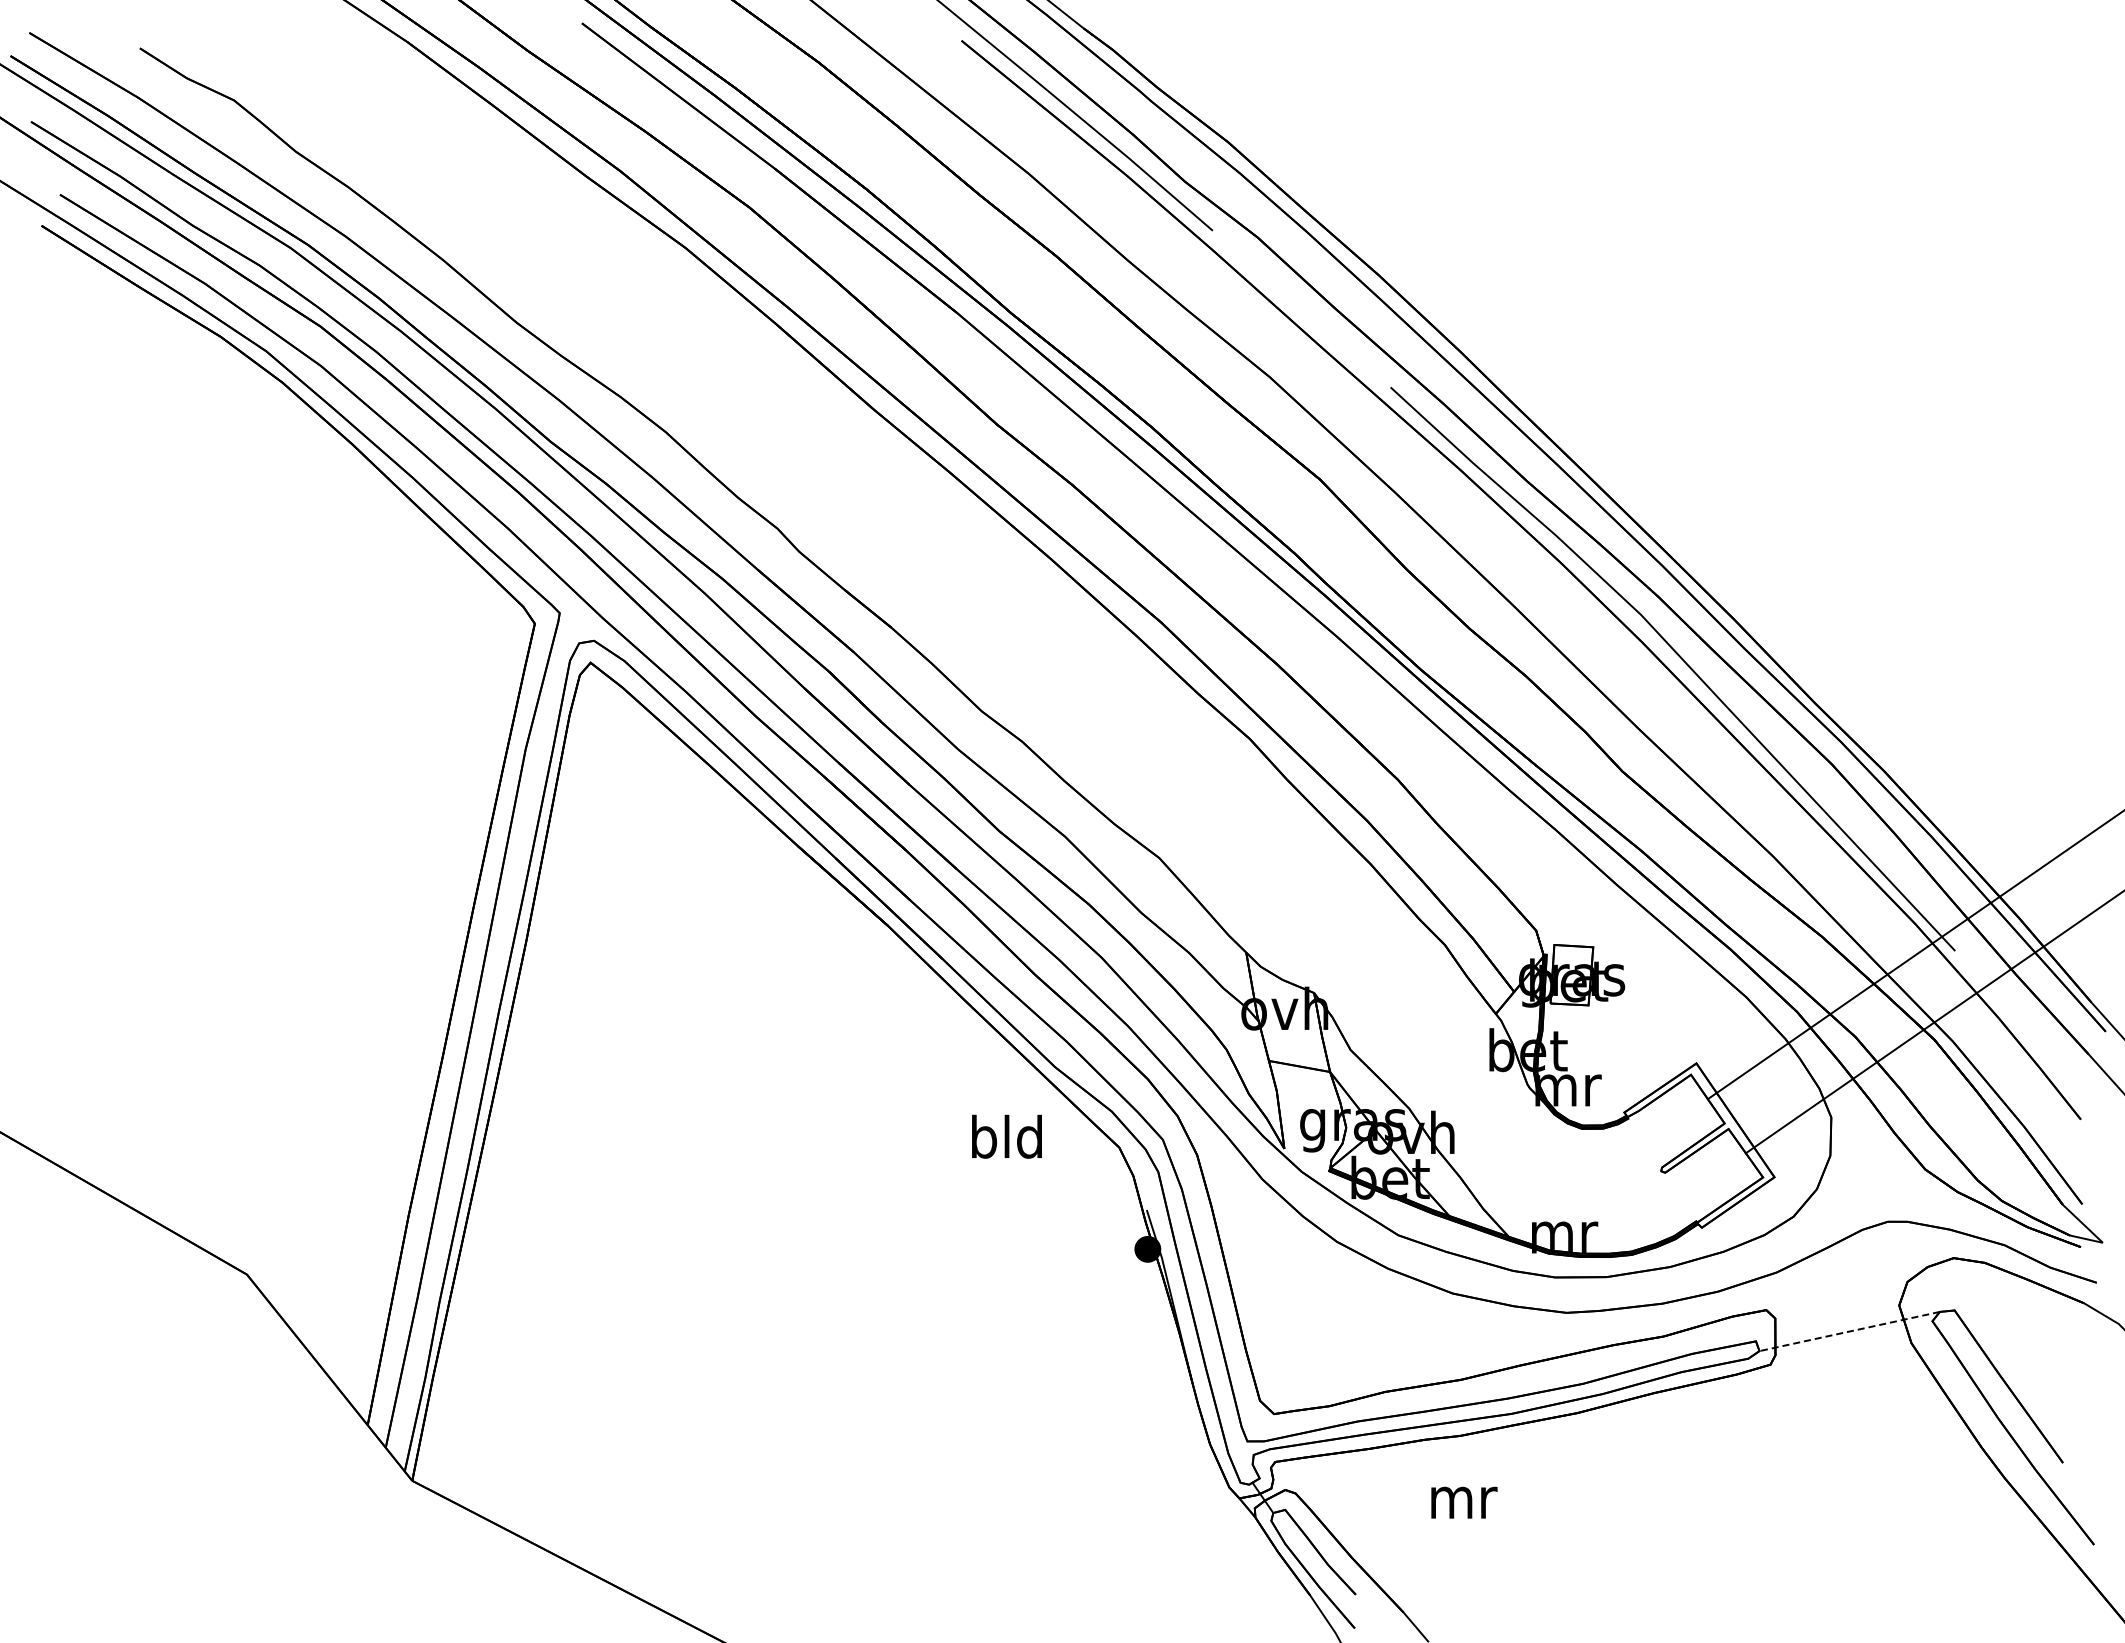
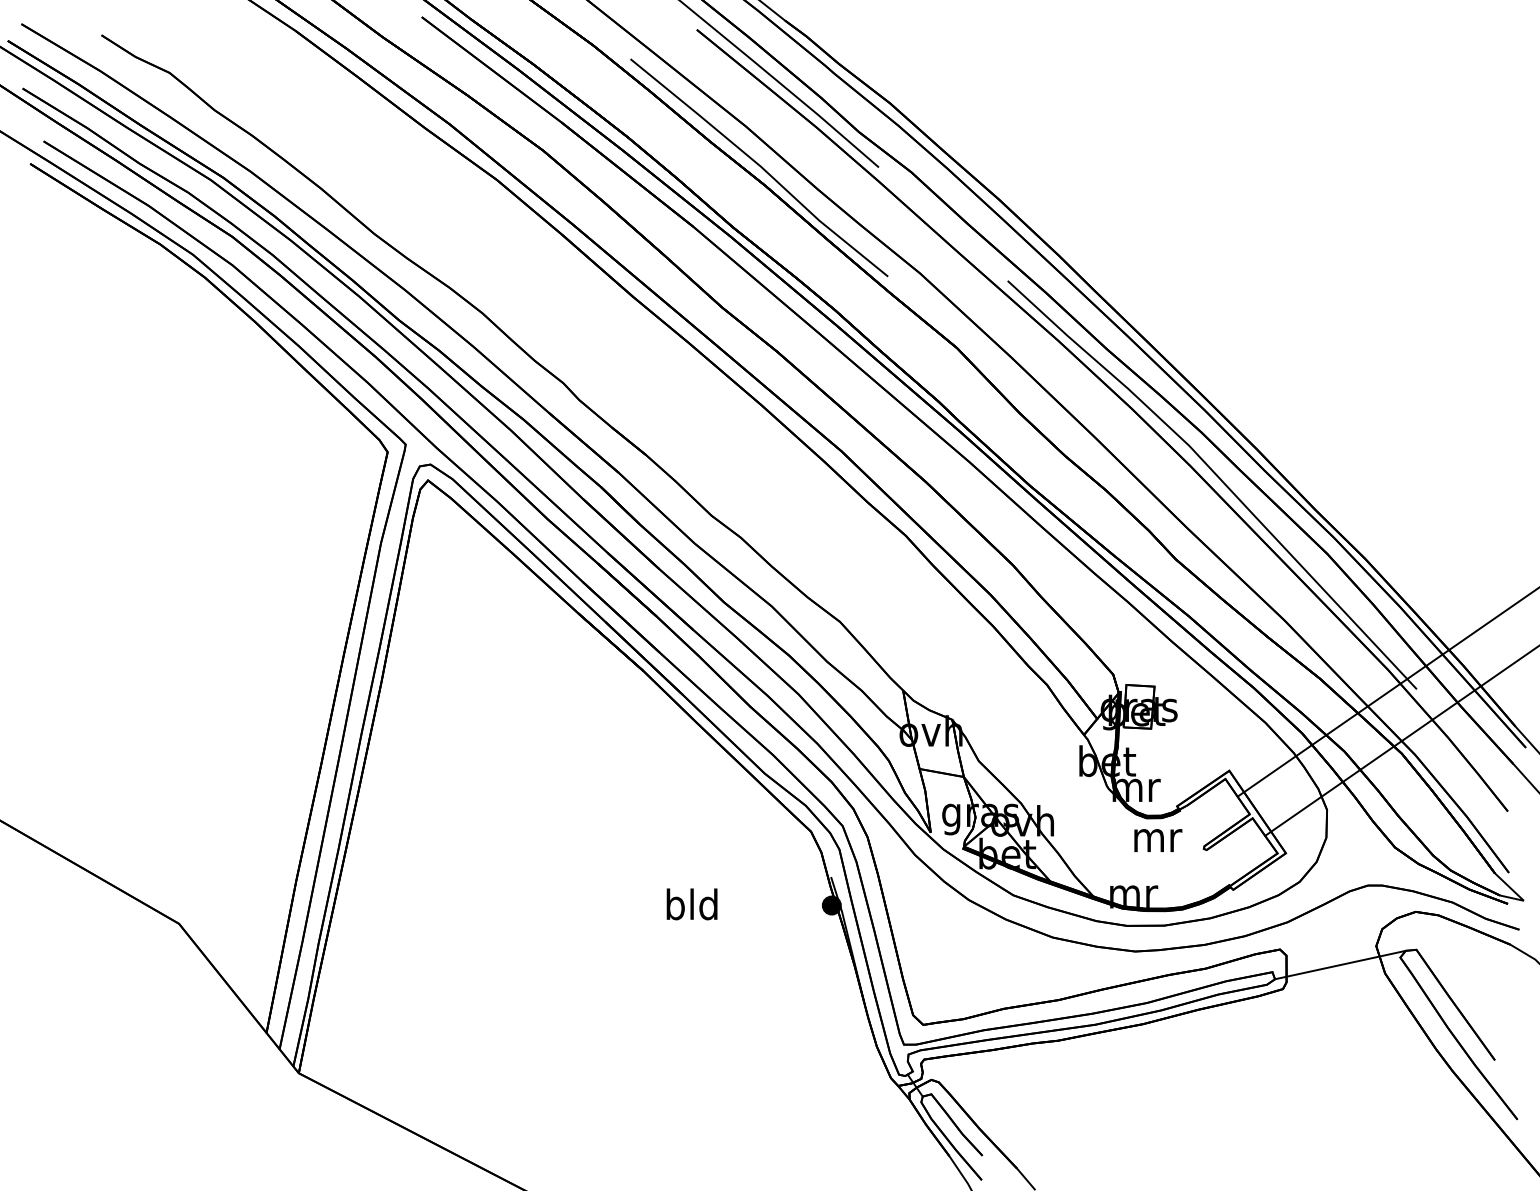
line: (1048, 229) -> (759, 166), added
text: (1006, 1136) -> (691, 904), moved
line: (1849, 1331) -> (1340, 965), dashed -> solid
text: (1464, 1502) -> (1158, 840), moved

